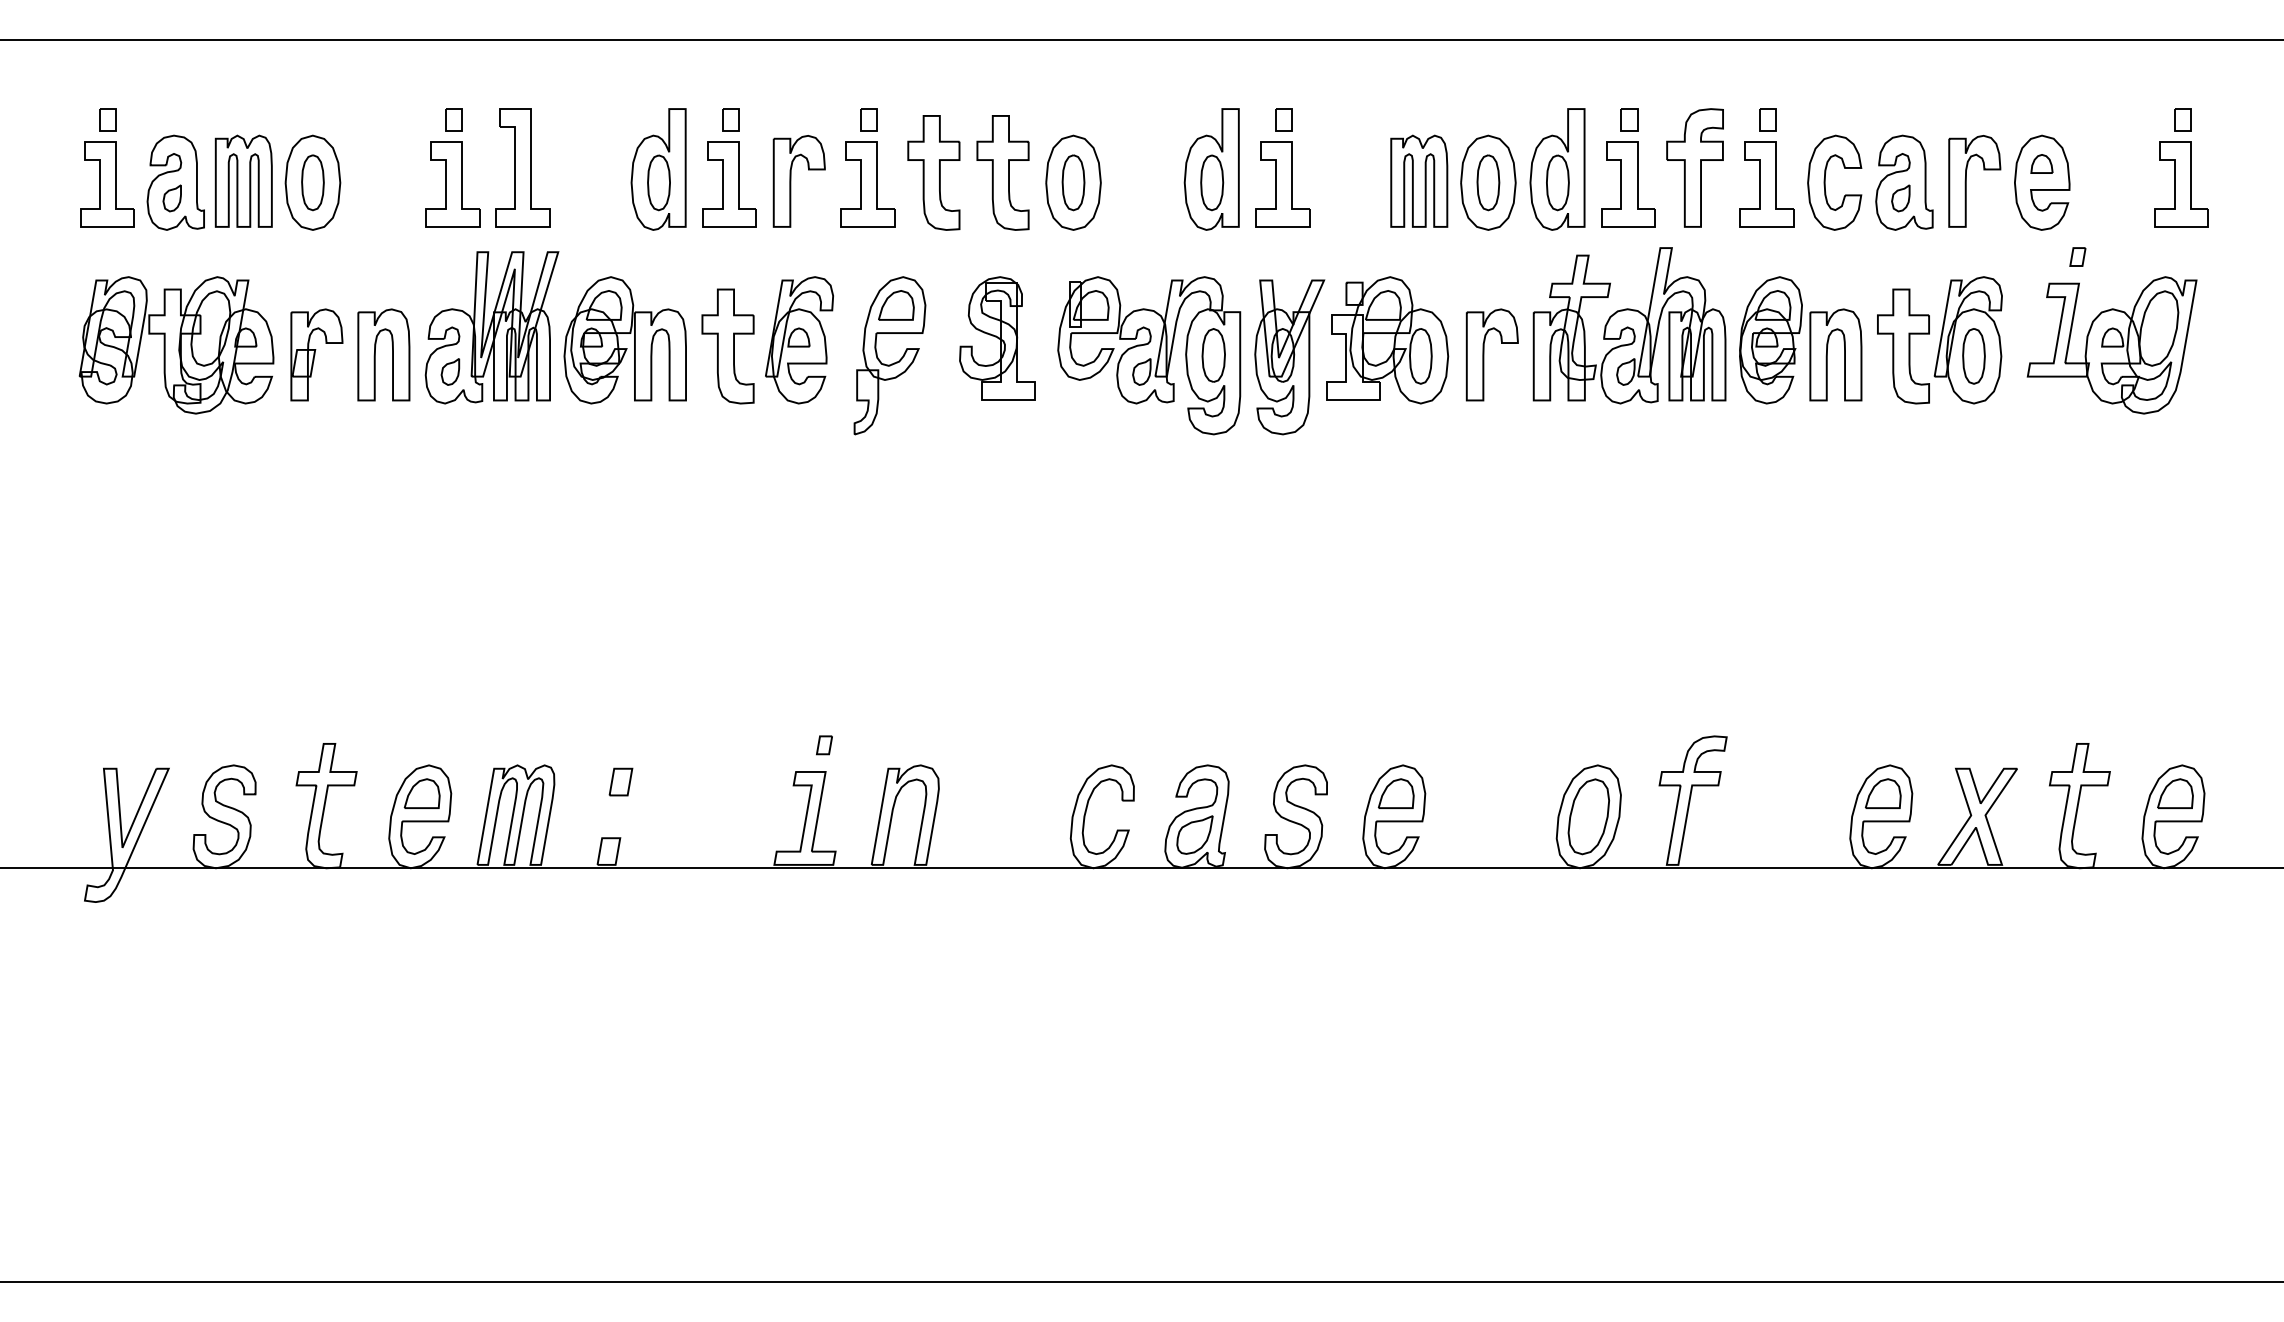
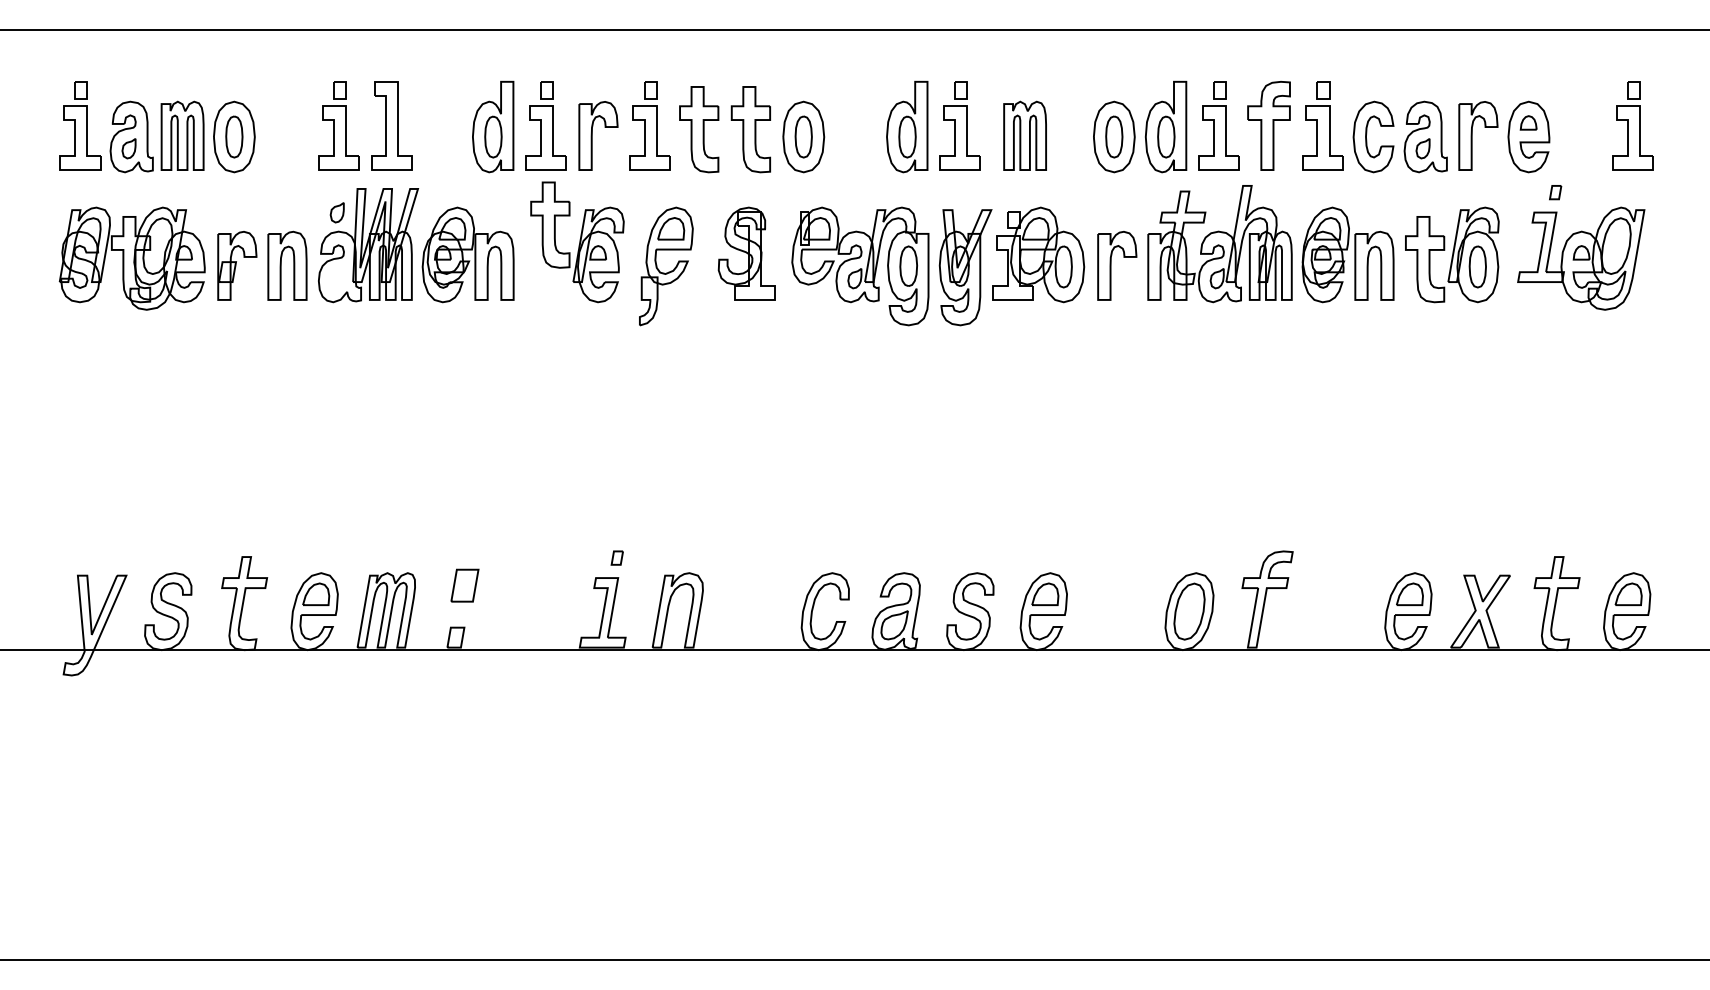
part: (1419, 180) -> (1025, 135), moved
part: (727, 346) -> (549, 225), moved
part: (450, 371) -> (337, 212), moved
part: (620, 781) -> (464, 585), size x1.6

